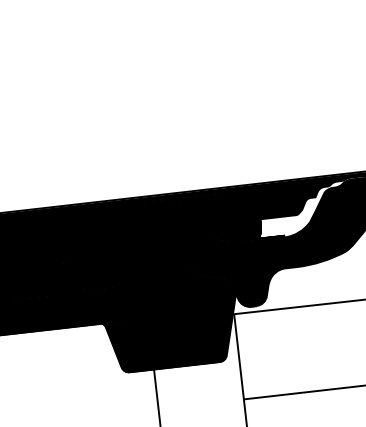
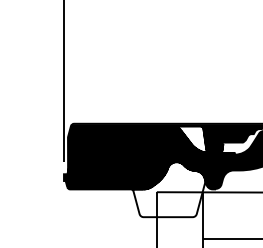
fill: (201, 219) -> (191, 139), removed
fill: (169, 316) -> (168, 189), removed

